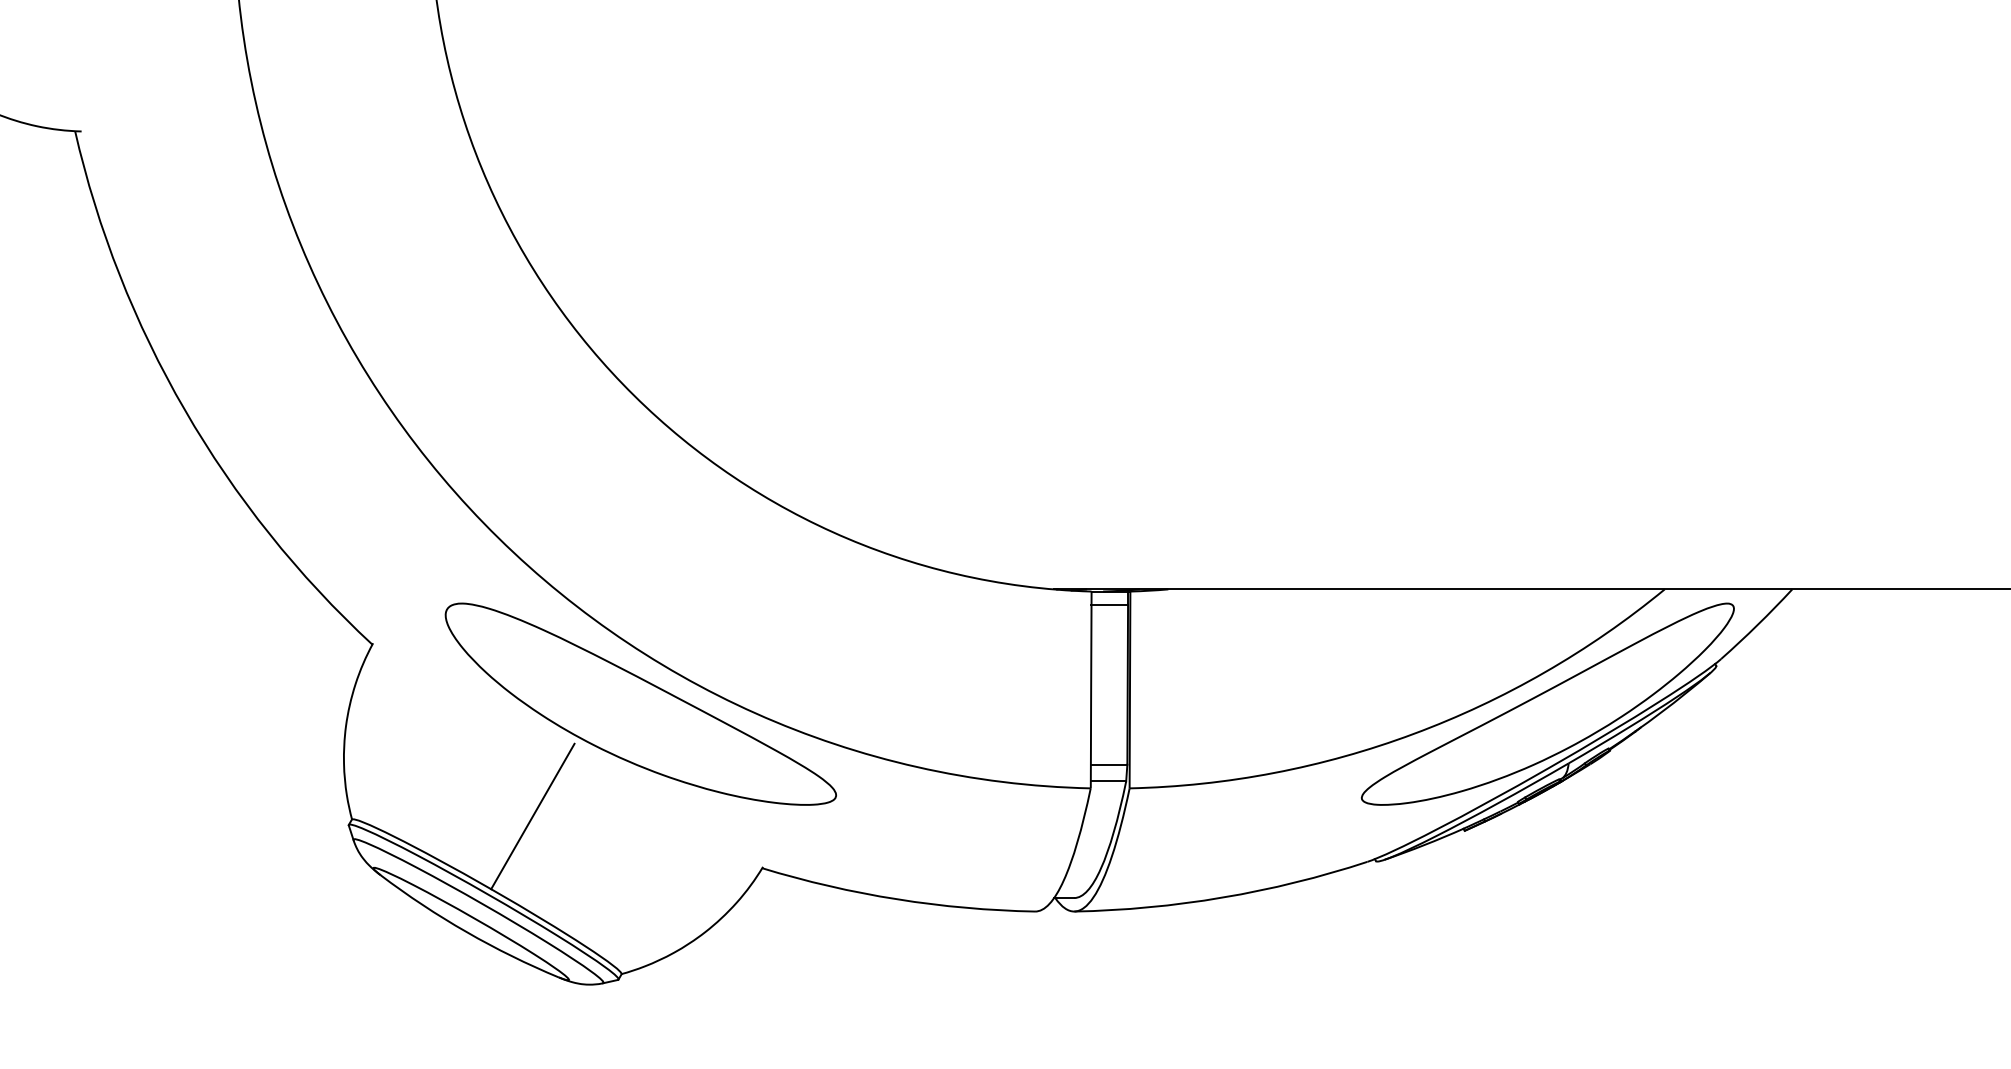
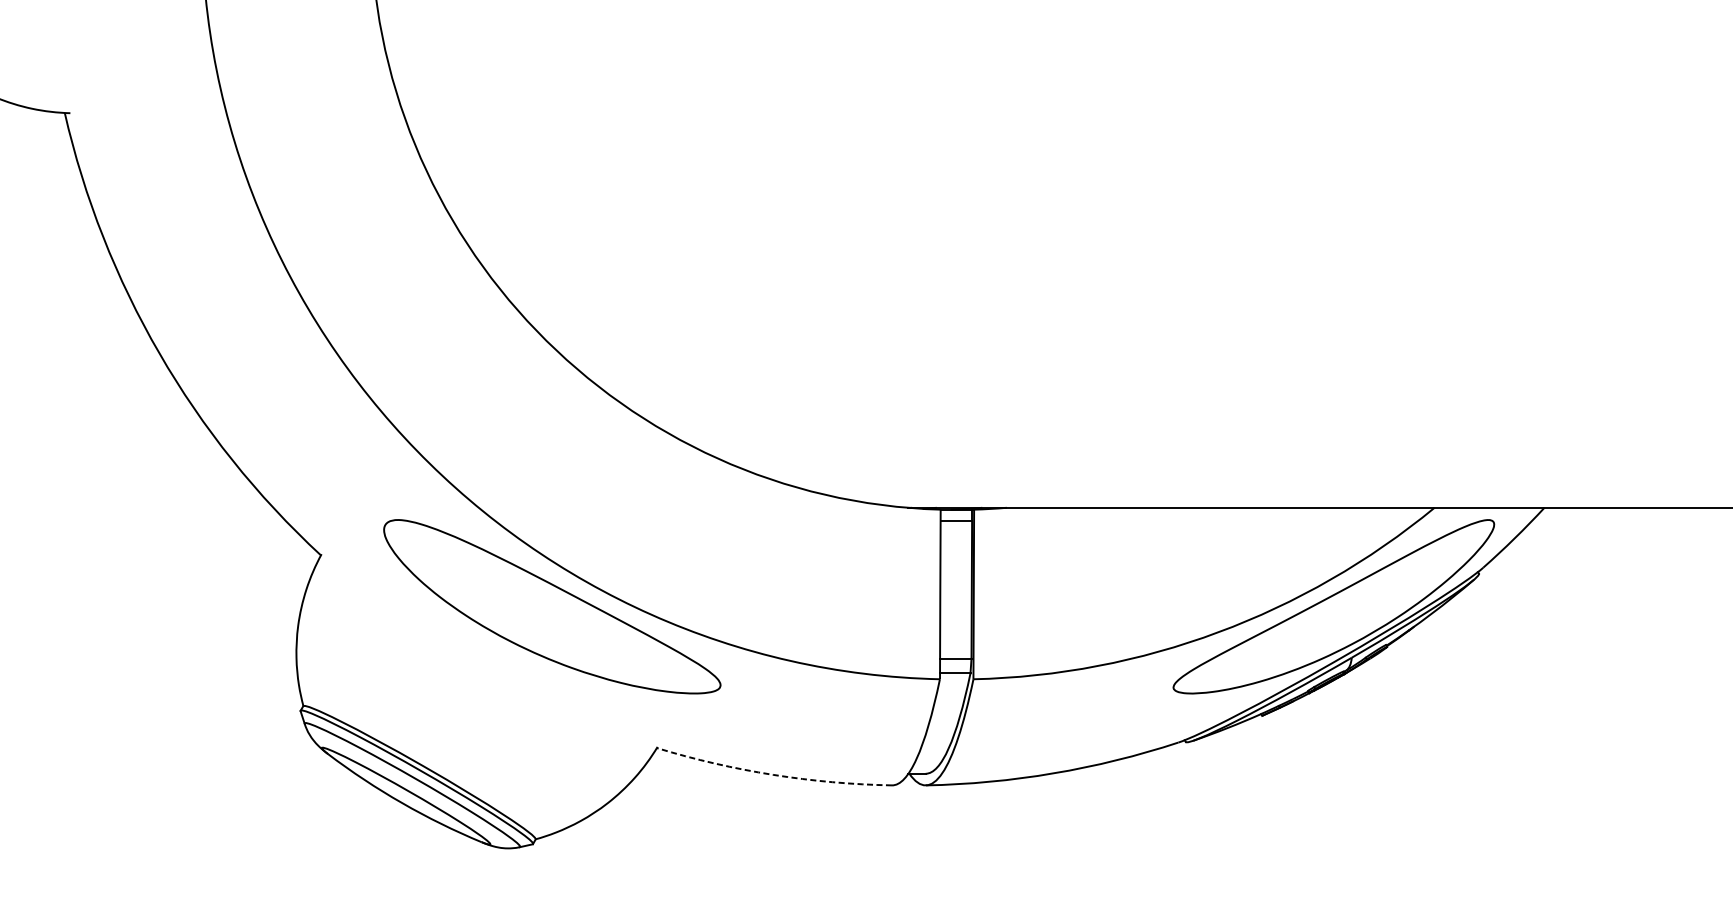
line: (532, 816) -> (458, 703), removed
arc: (897, 899) -> (773, 775), solid -> dashed

